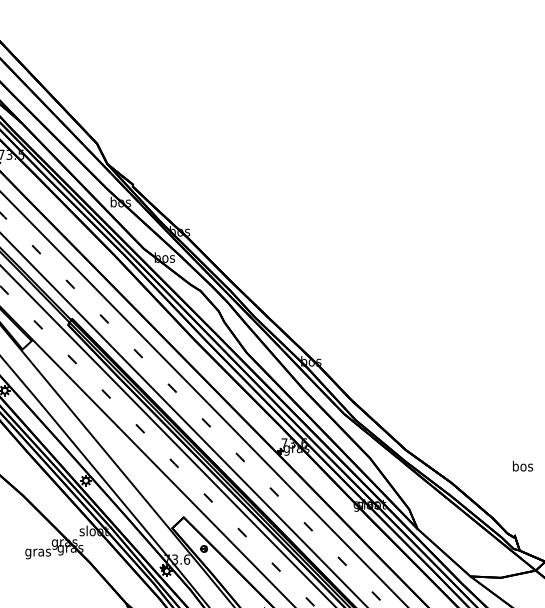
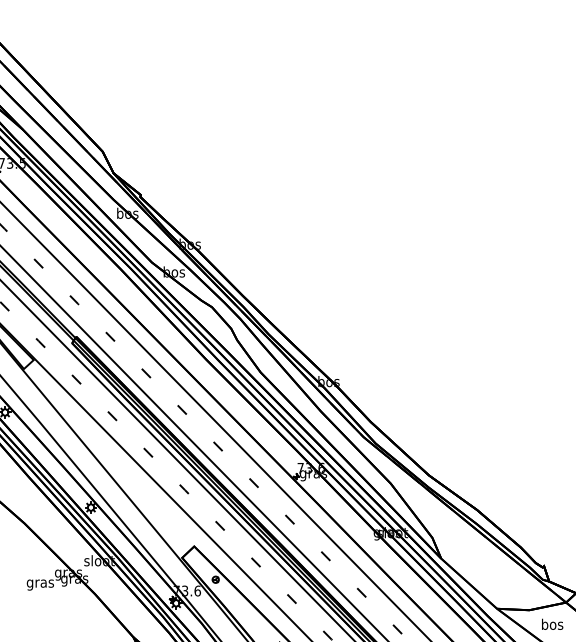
text: (523, 466) -> (553, 624), moved

